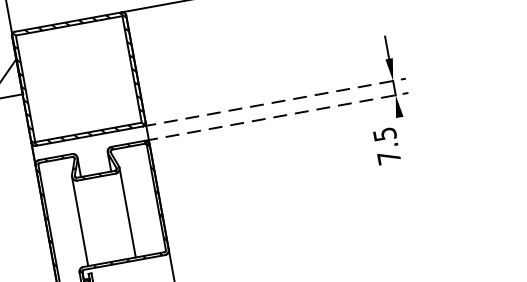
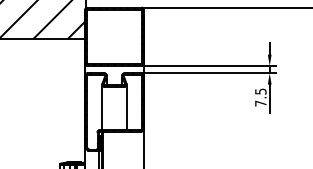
line: (275, 103) -> (209, 66), dashed -> solid
line: (277, 117) -> (209, 73), dashed -> solid
line: (404, 144) -> (269, 98), added

